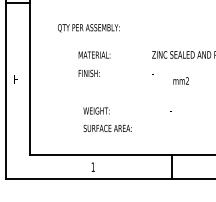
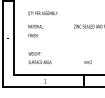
text: (93, 65) -> (35, 31), moved
text: (179, 79) -> (87, 61), moved
text: (105, 118) -> (39, 57), moved

